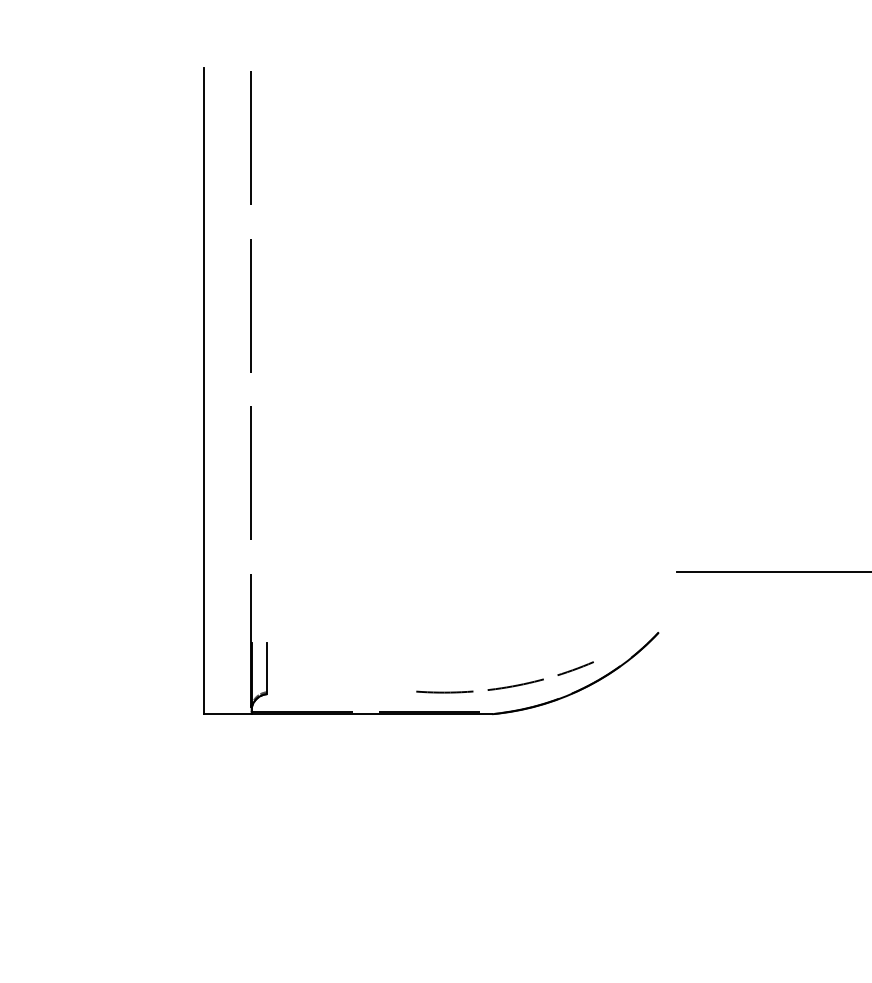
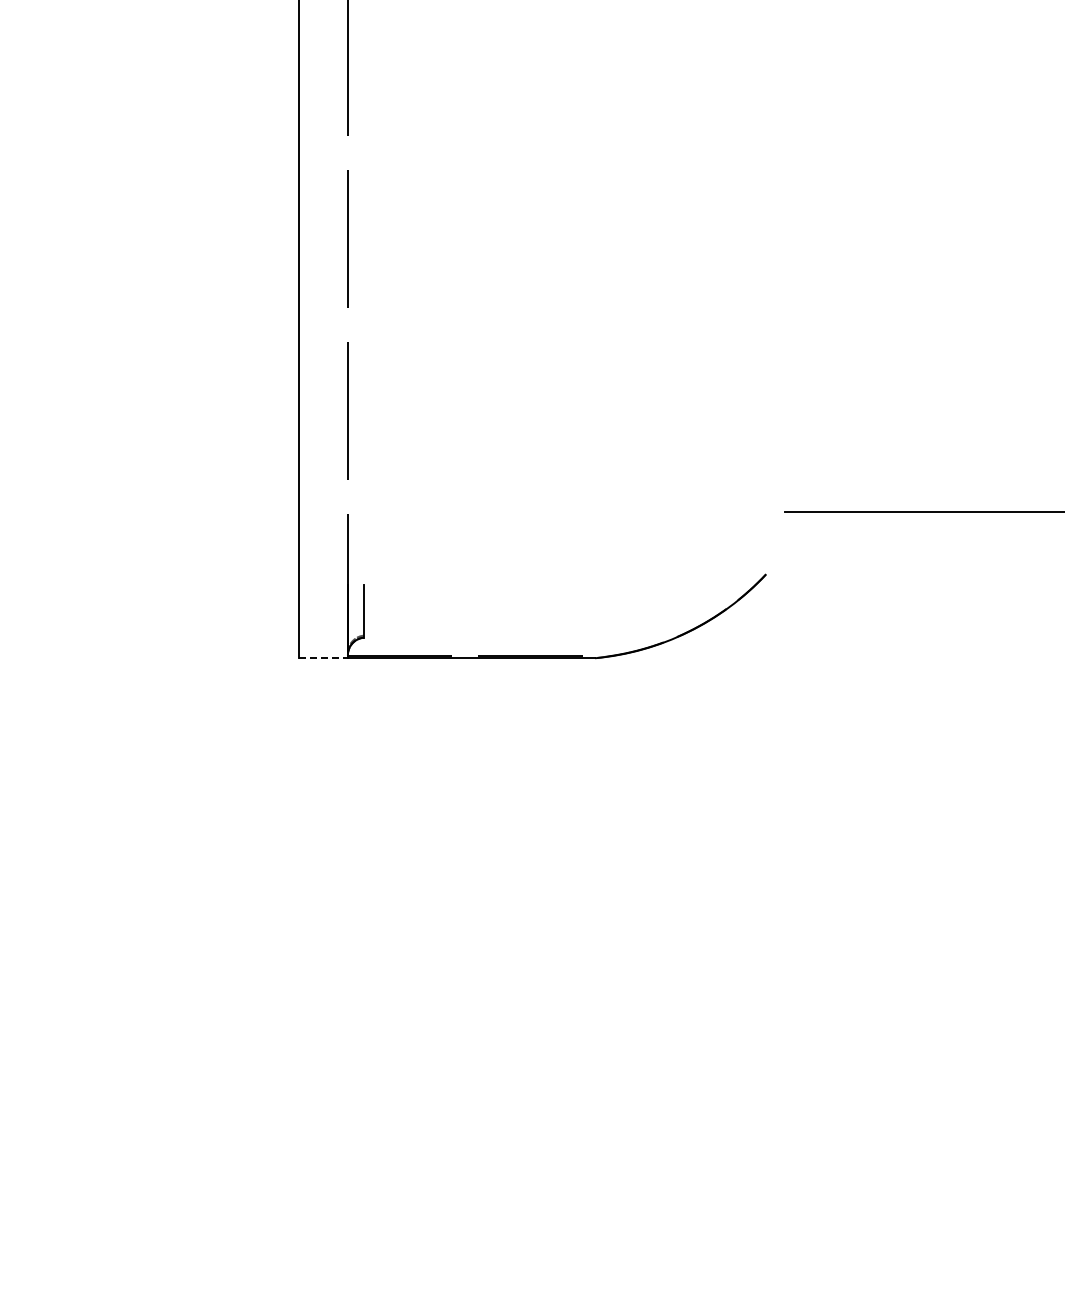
curve: (506, 686) -> (609, 629), removed
line: (227, 714) -> (323, 658), solid -> dashed

